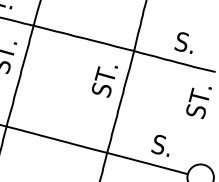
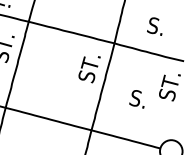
text: (183, 42) -> (154, 26), moved
text: (159, 146) -> (136, 99), moved

